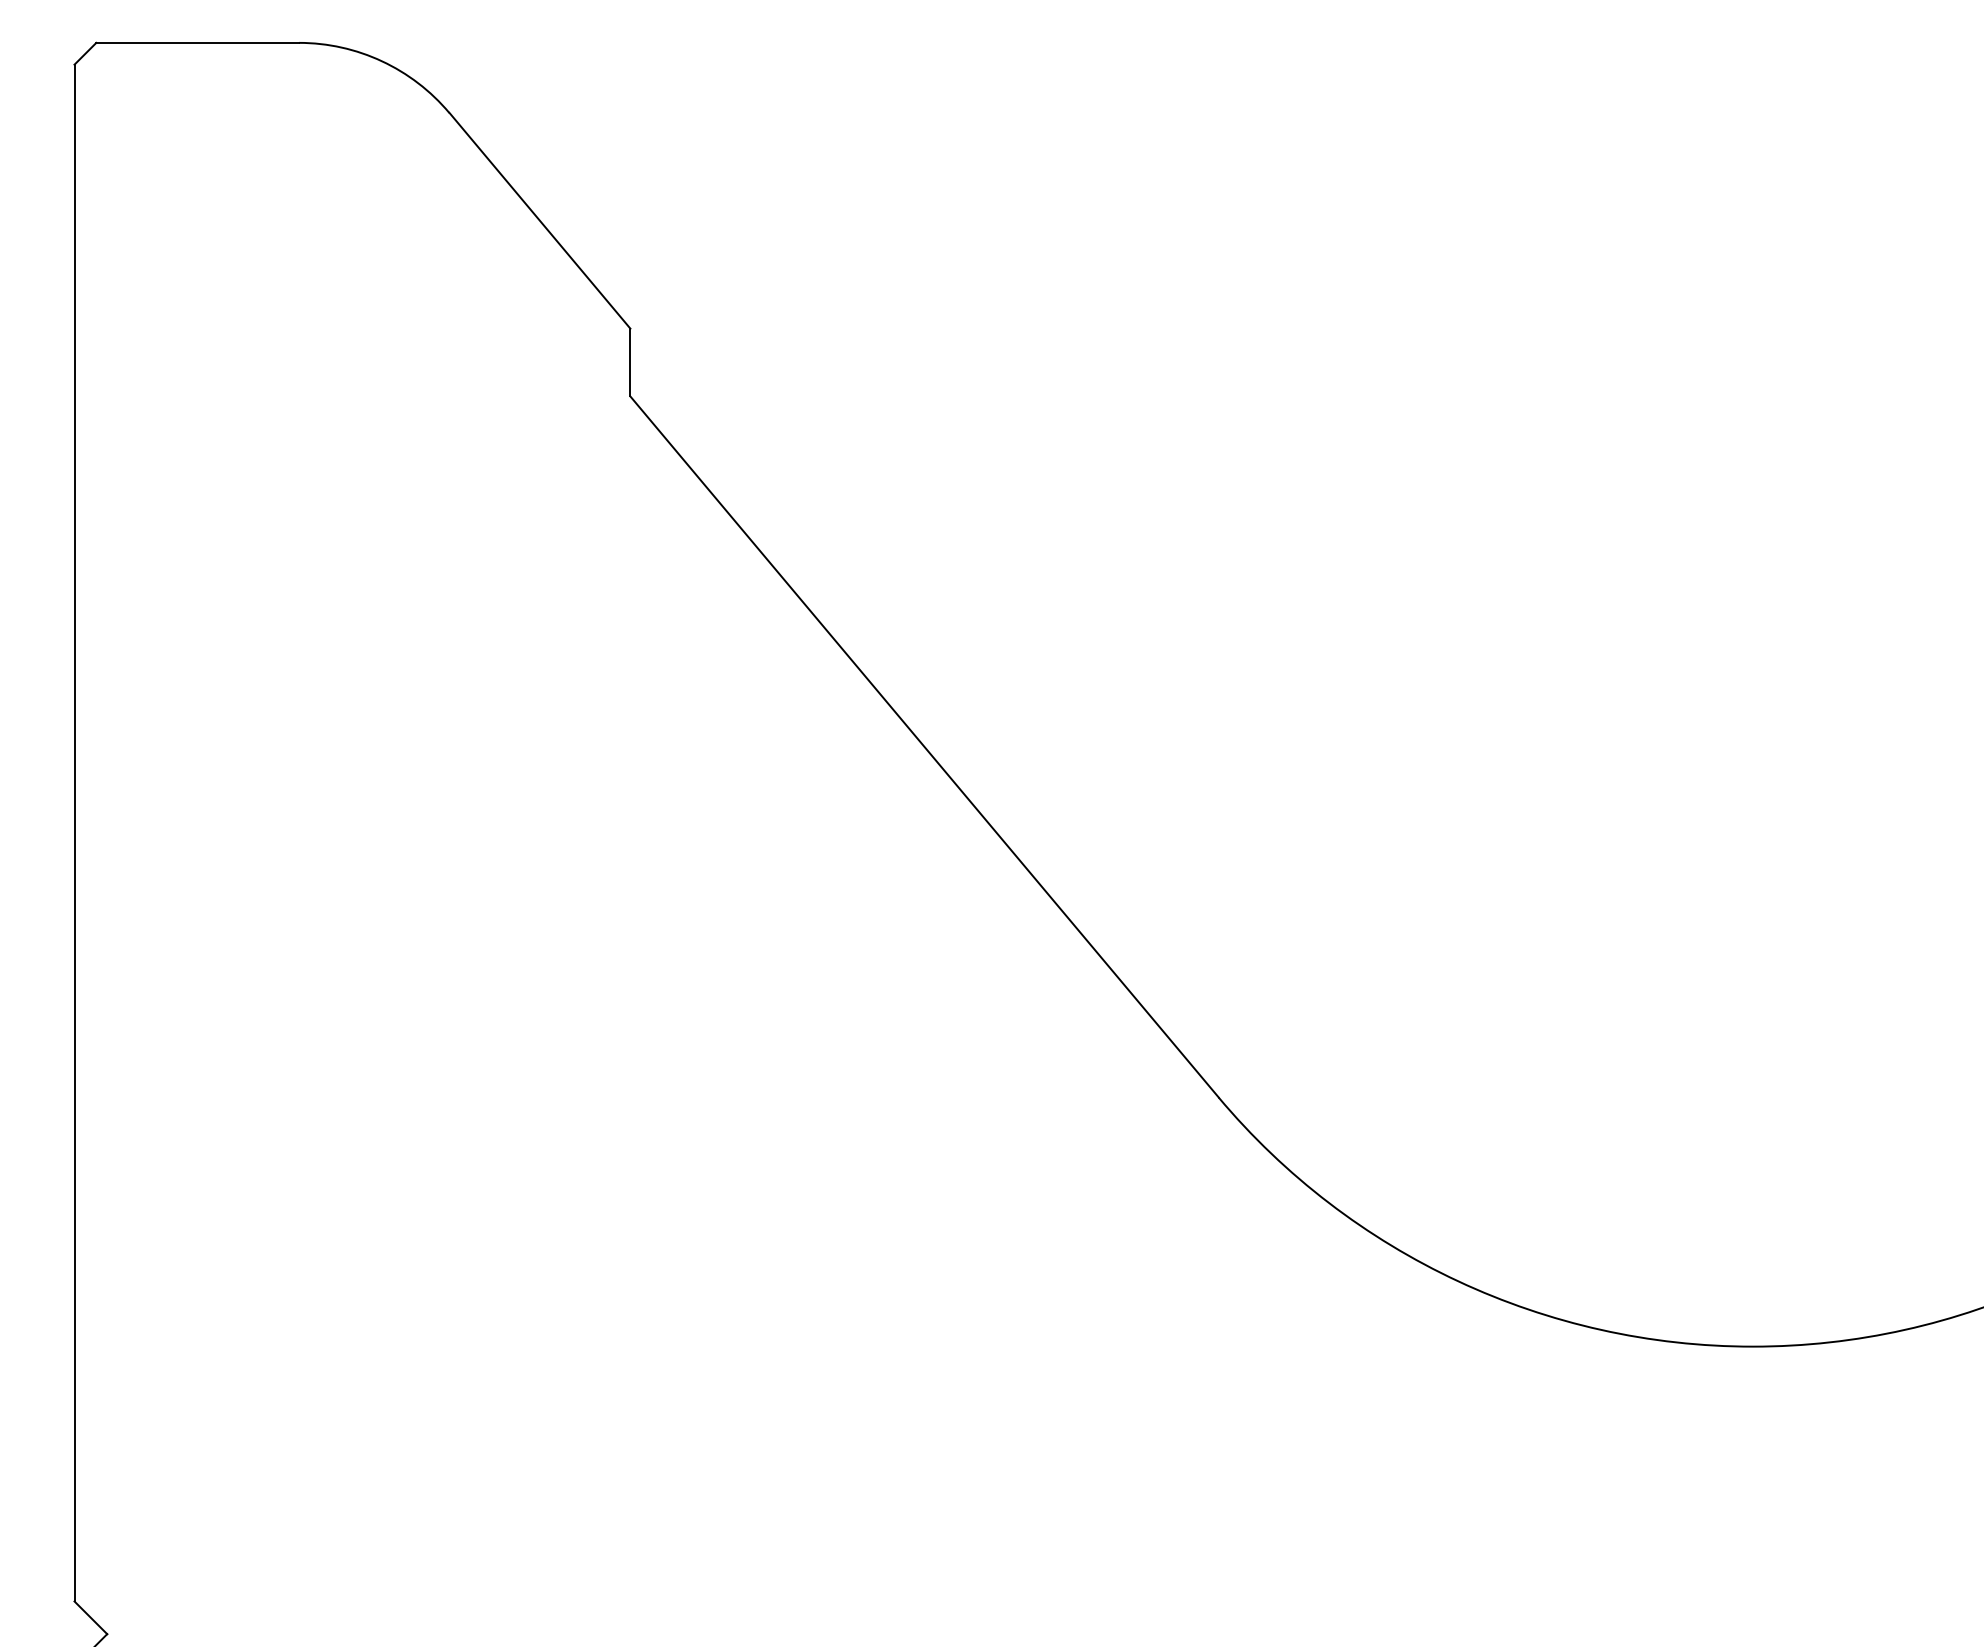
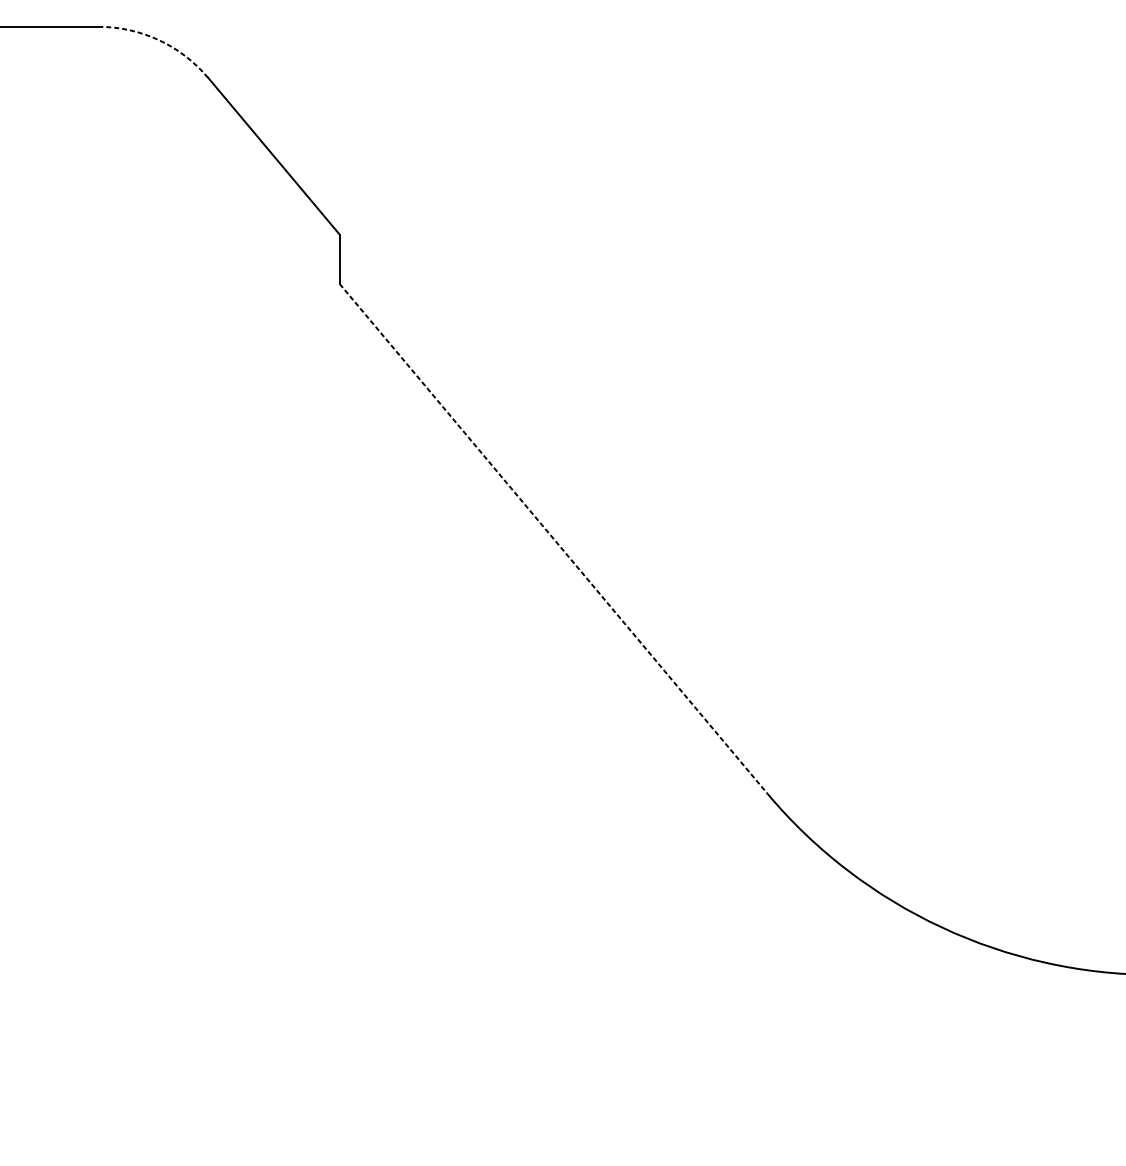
arc: (381, 61) -> (158, 40), solid -> dashed
line: (924, 746) -> (553, 538), solid -> dashed

